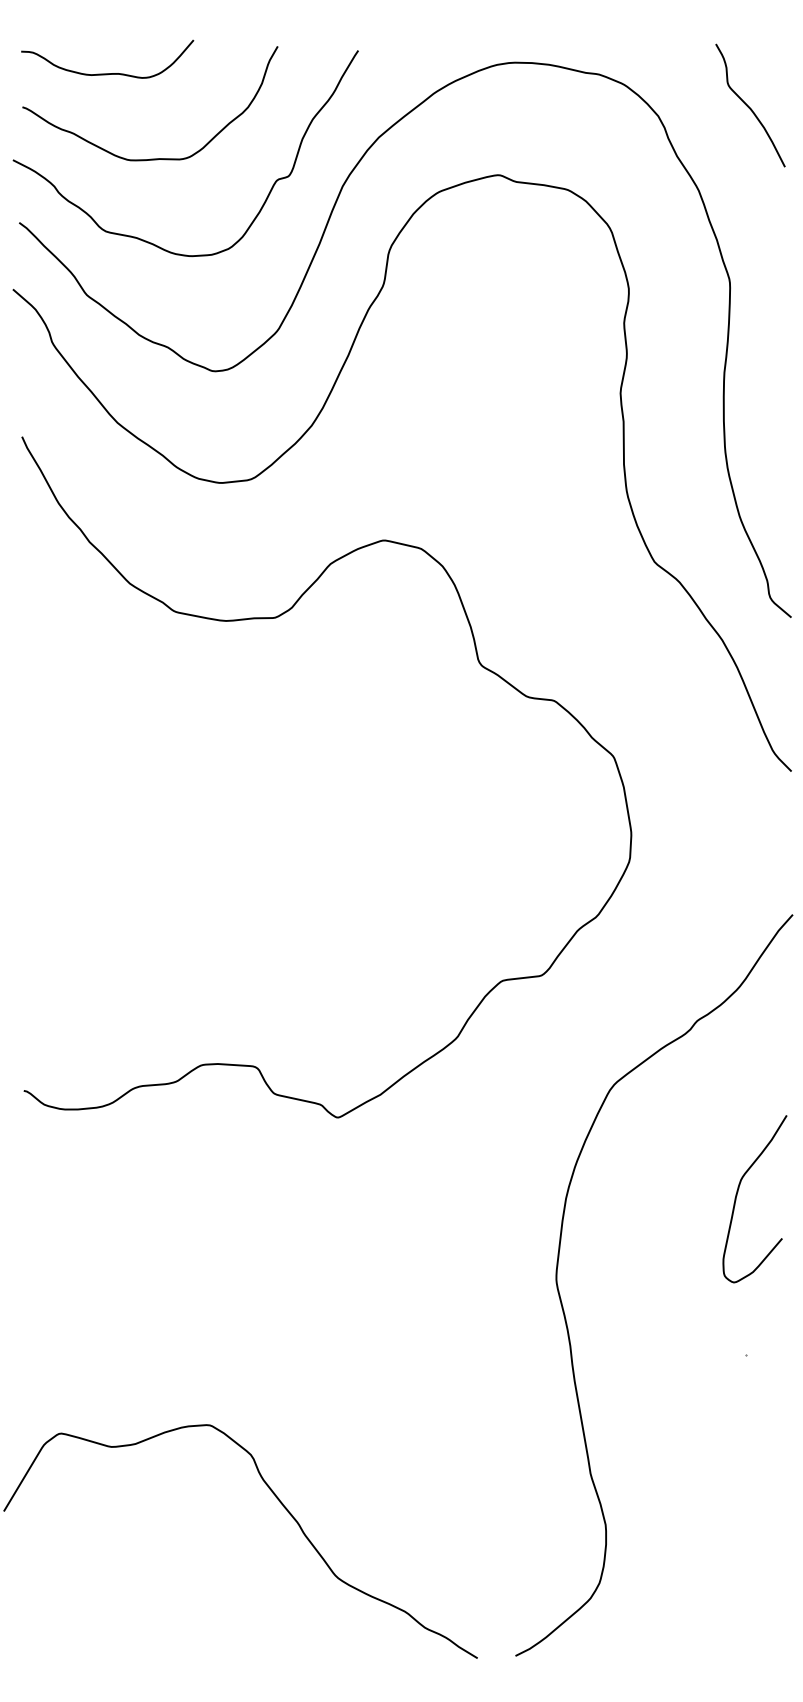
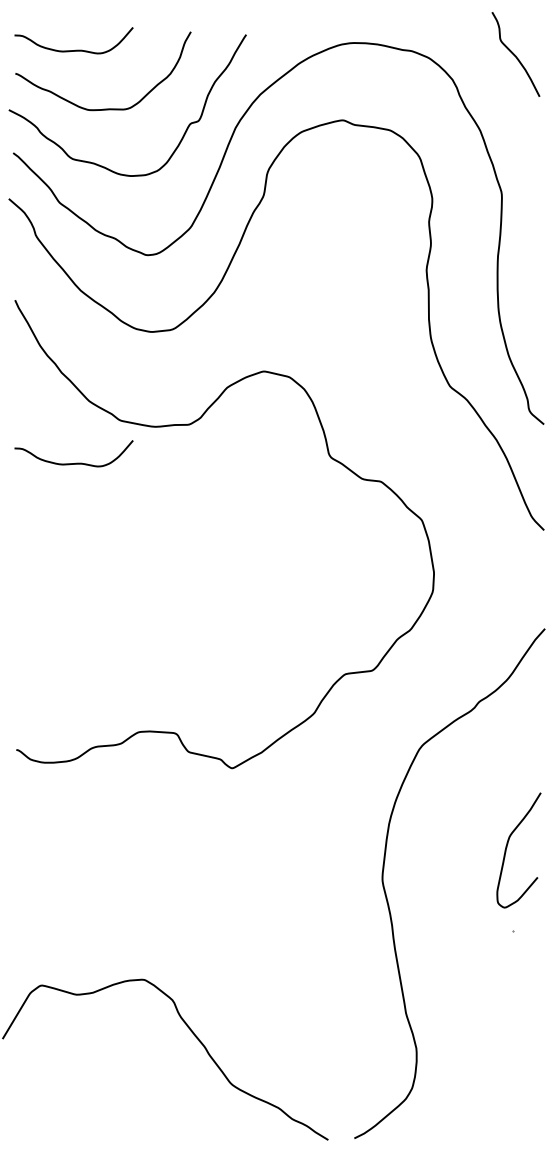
curve: (749, 105) -> (515, 54), moved
curve: (109, 672) -> (75, 462), added
curve: (738, 1194) -> (507, 847), moved

